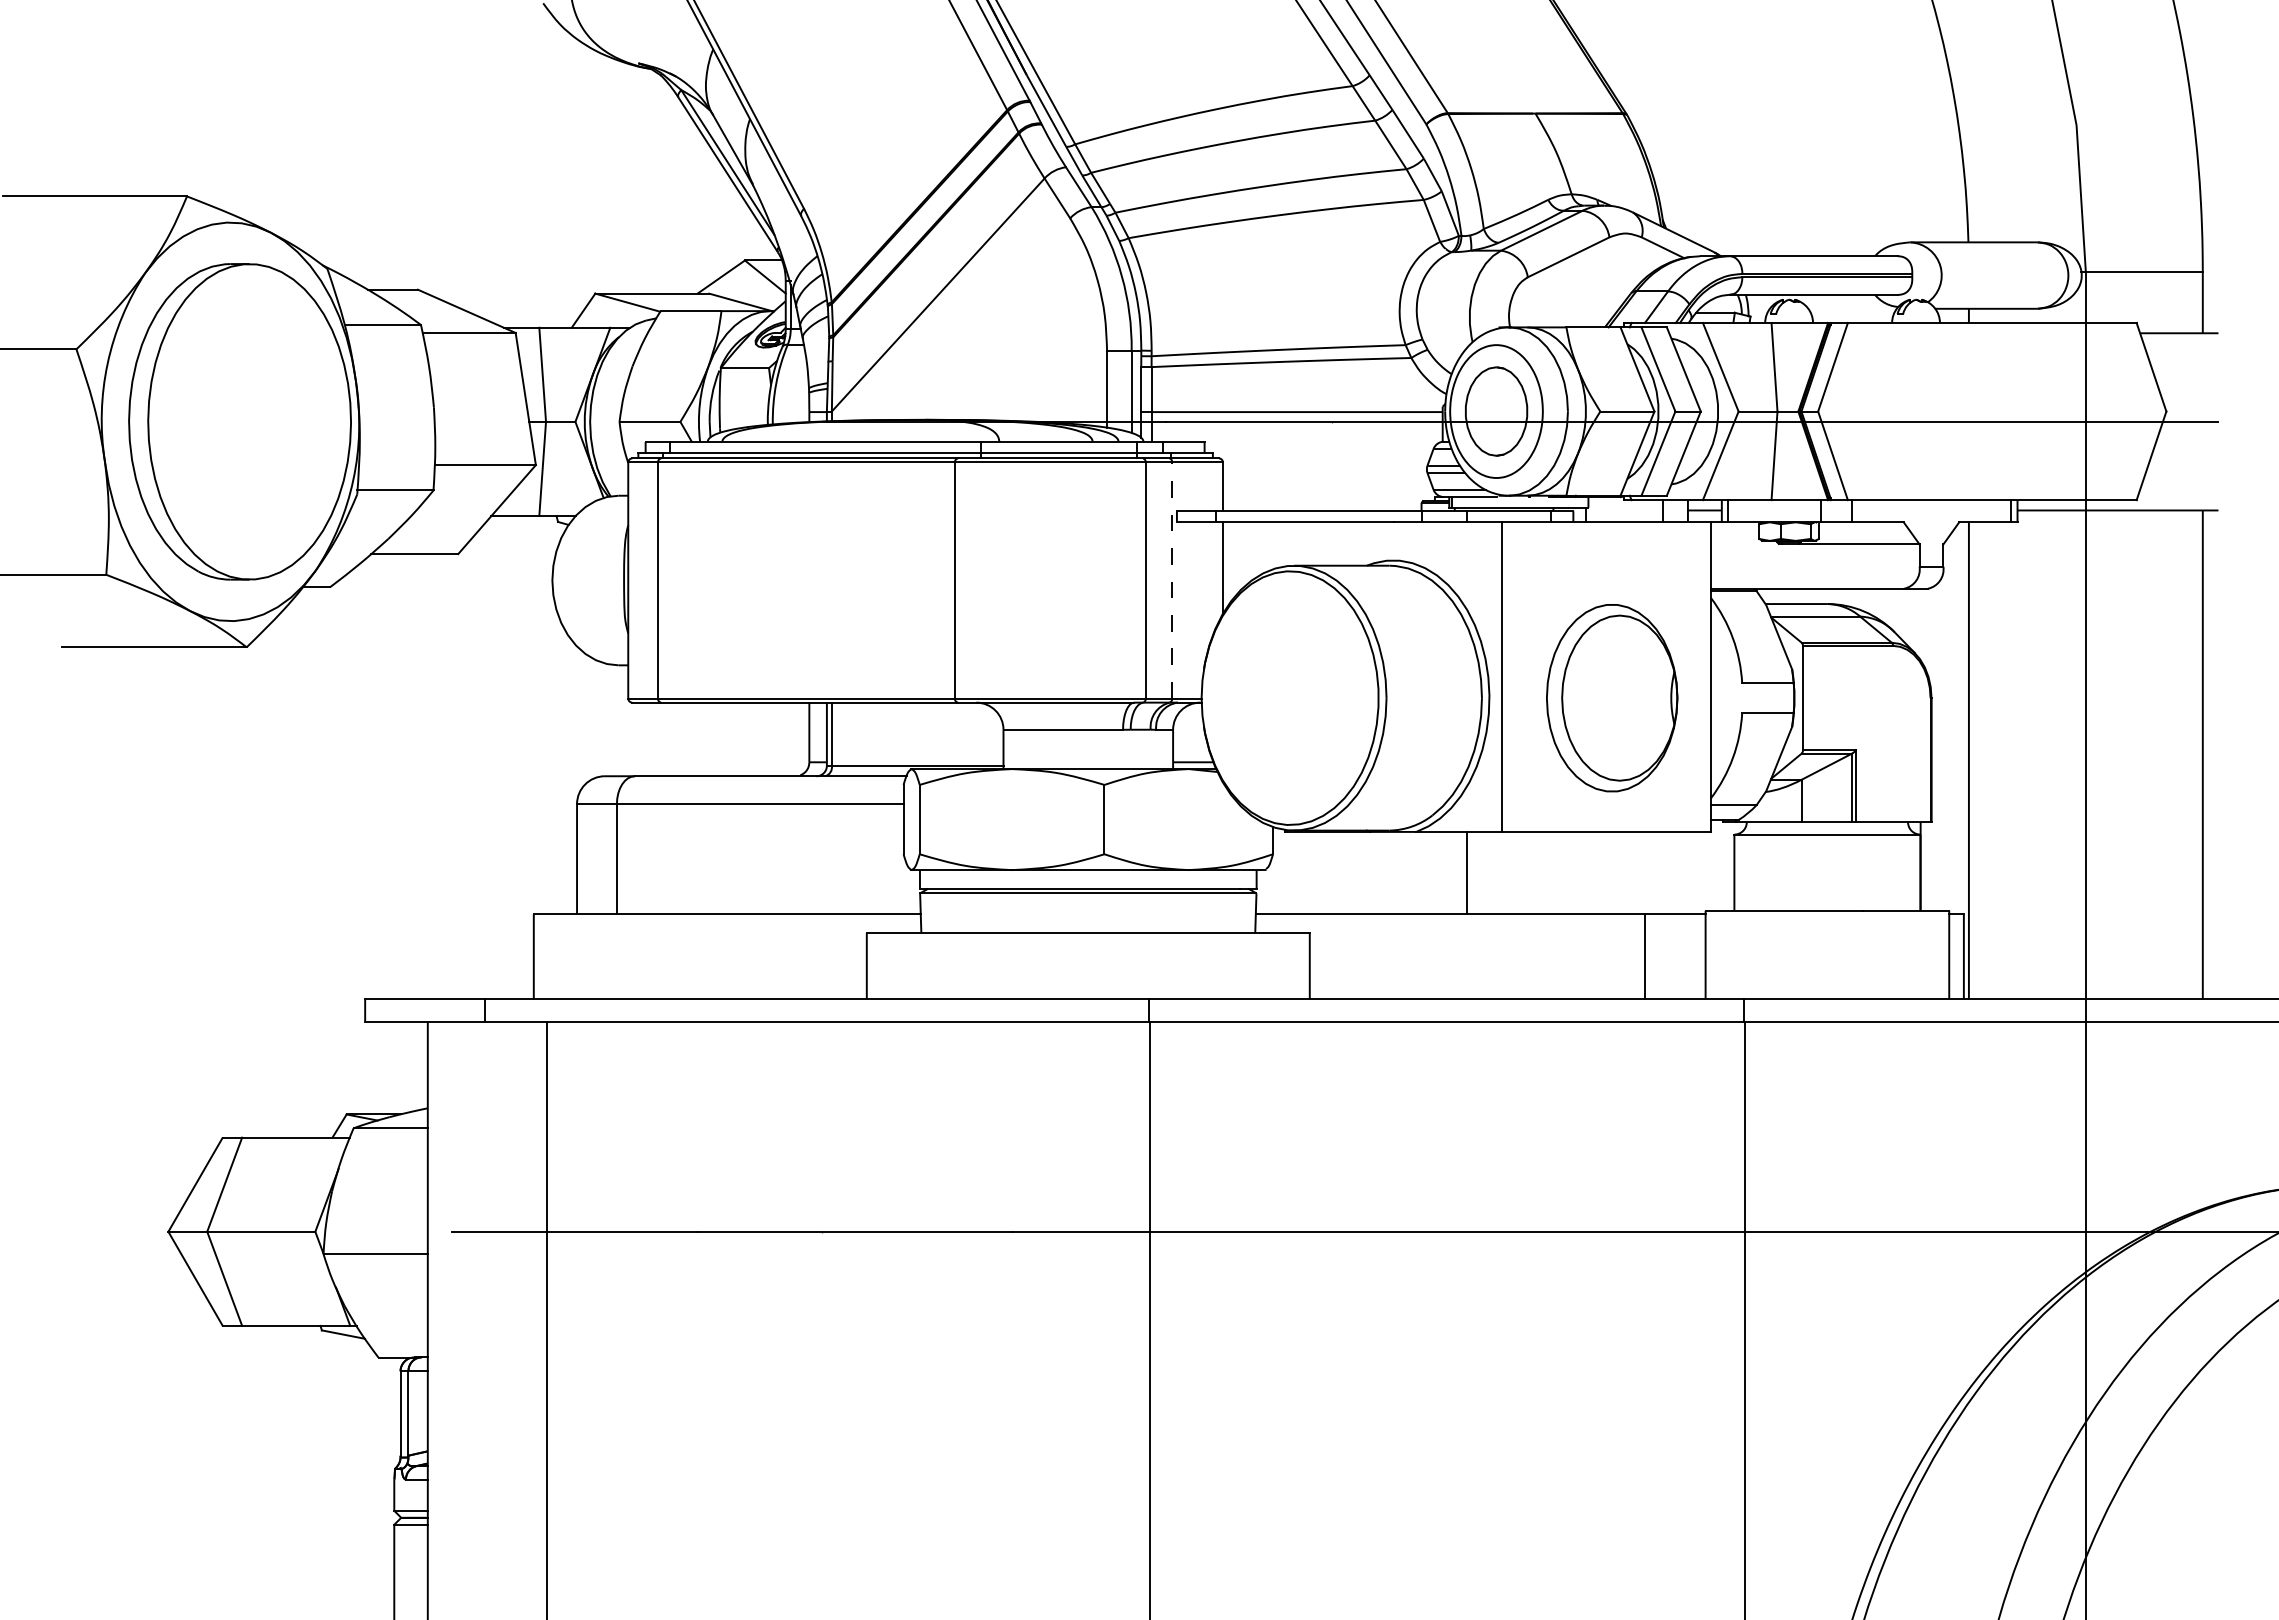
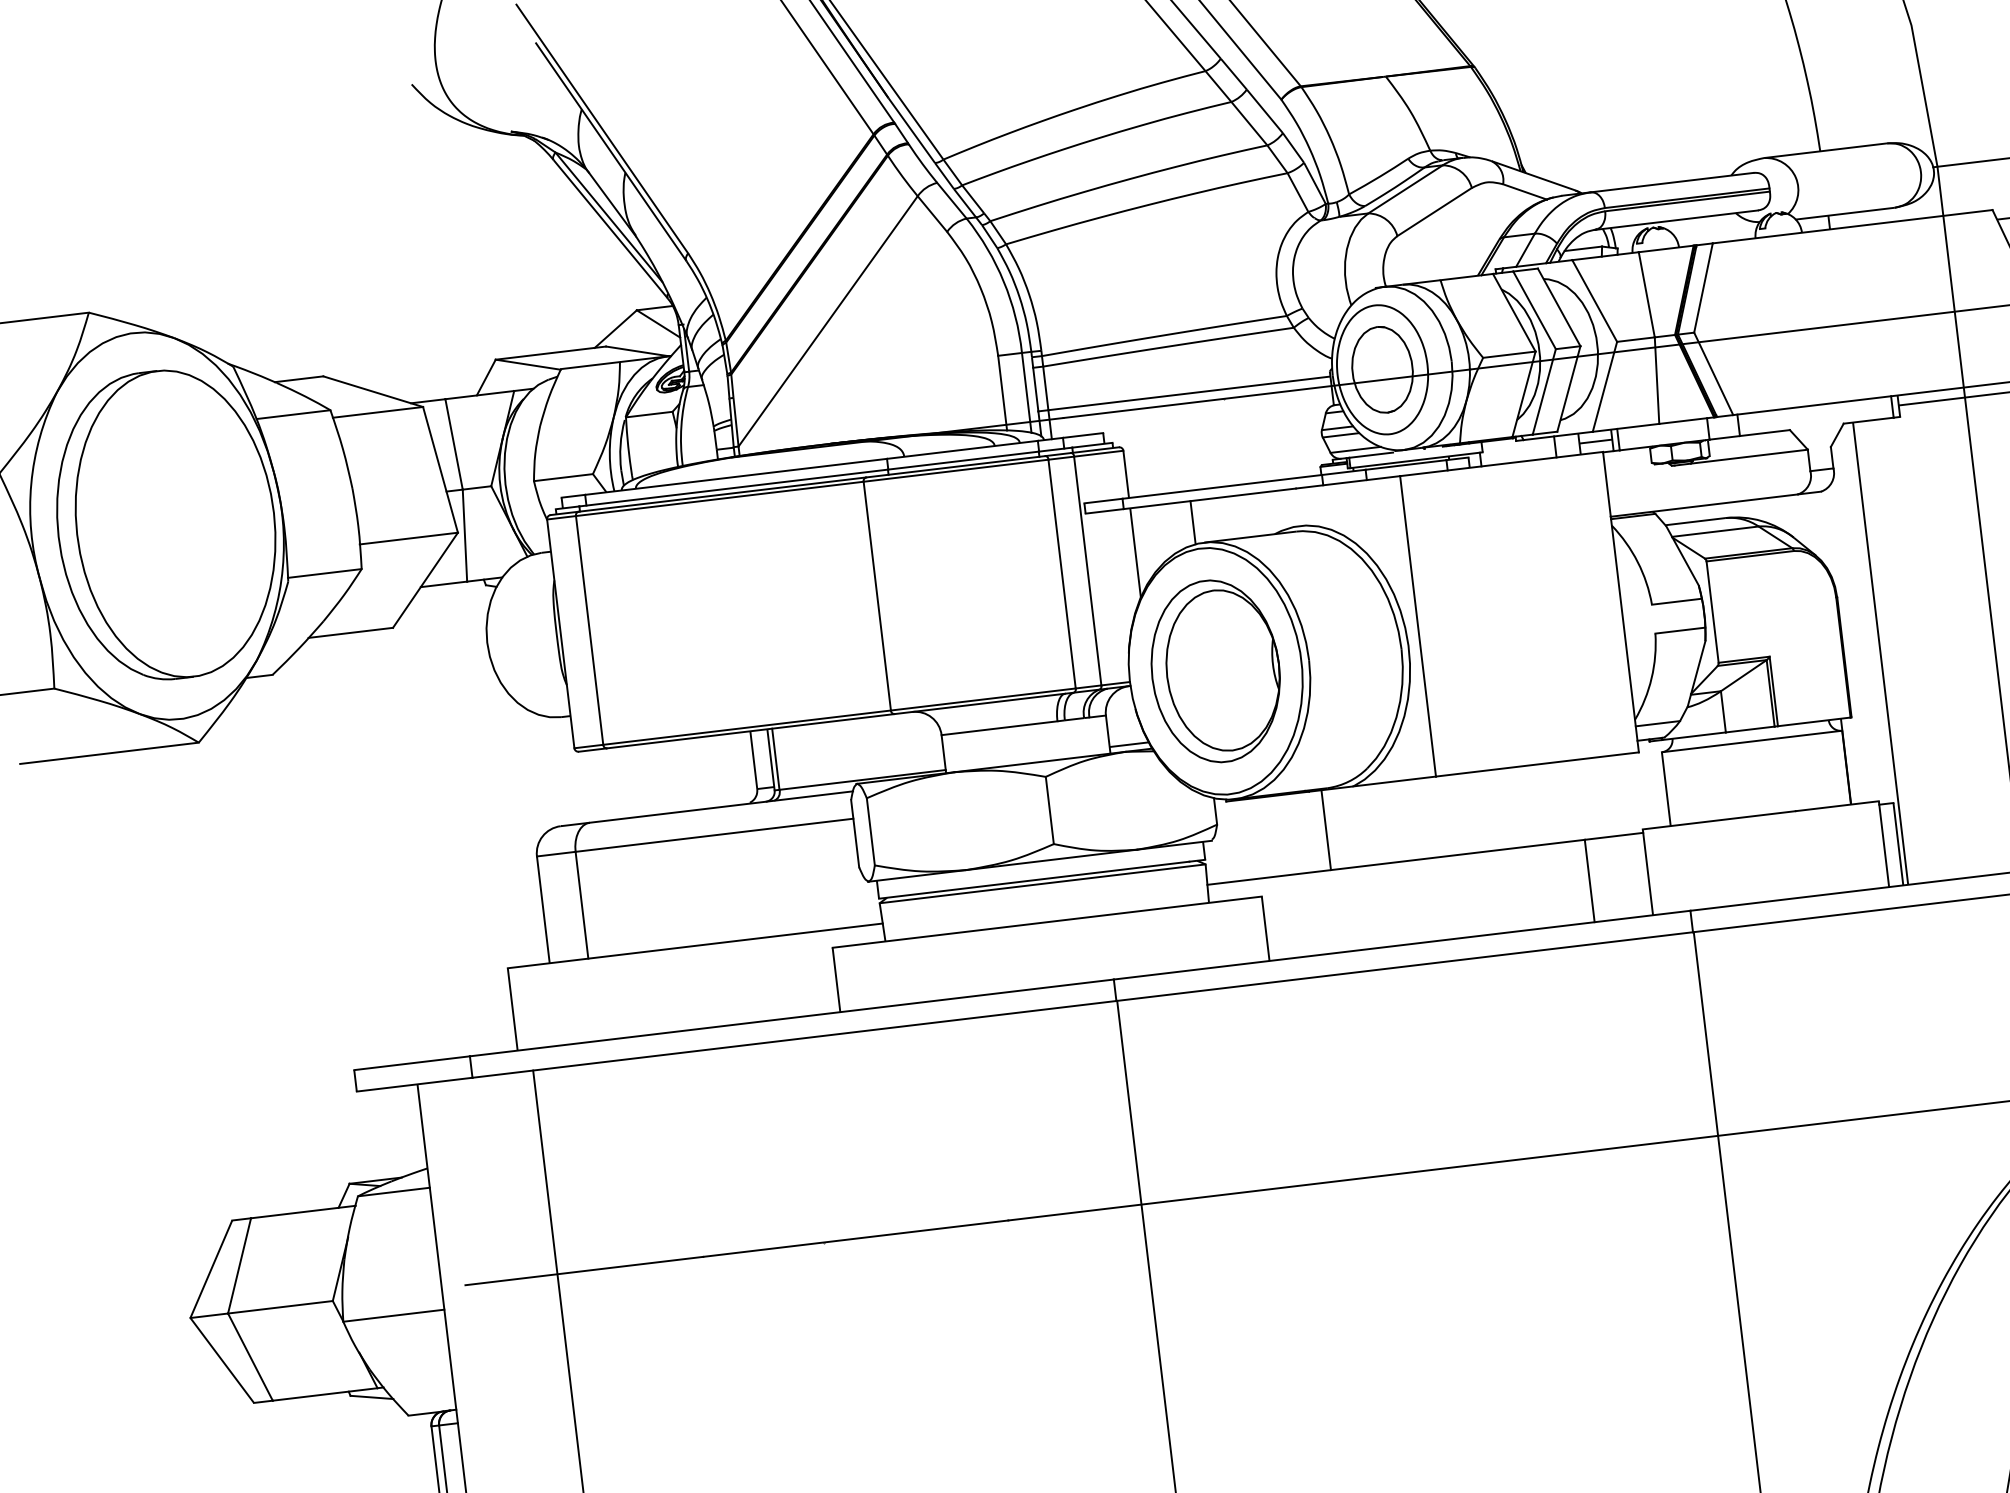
line: (1285, 543) -> (1193, 522), added
line: (1172, 580) -> (1088, 570), dashed -> solid
part: (1612, 698) -> (1216, 671), moved
line: (1467, 872) -> (1326, 829), moved

